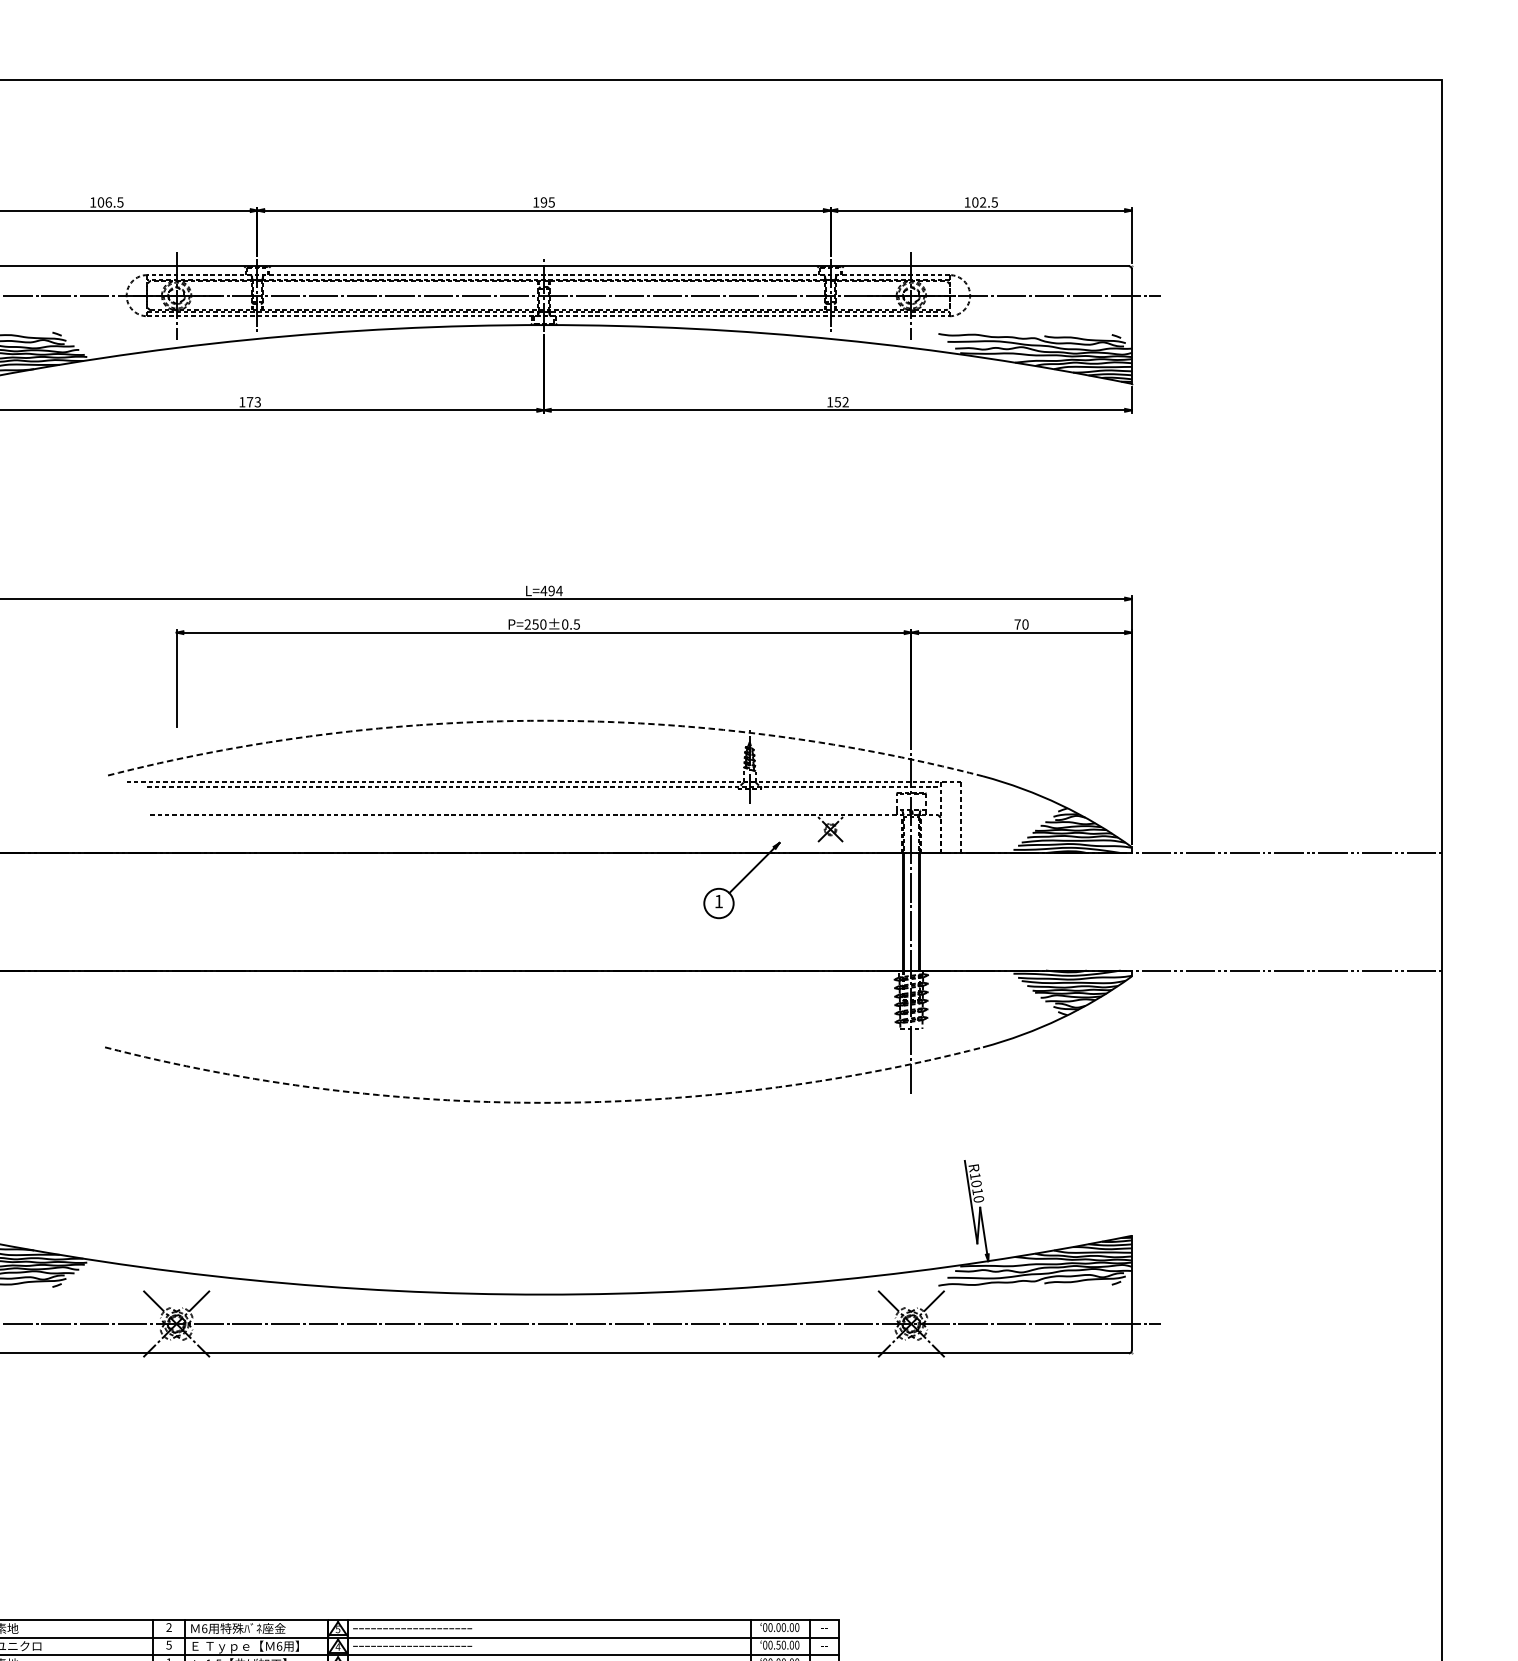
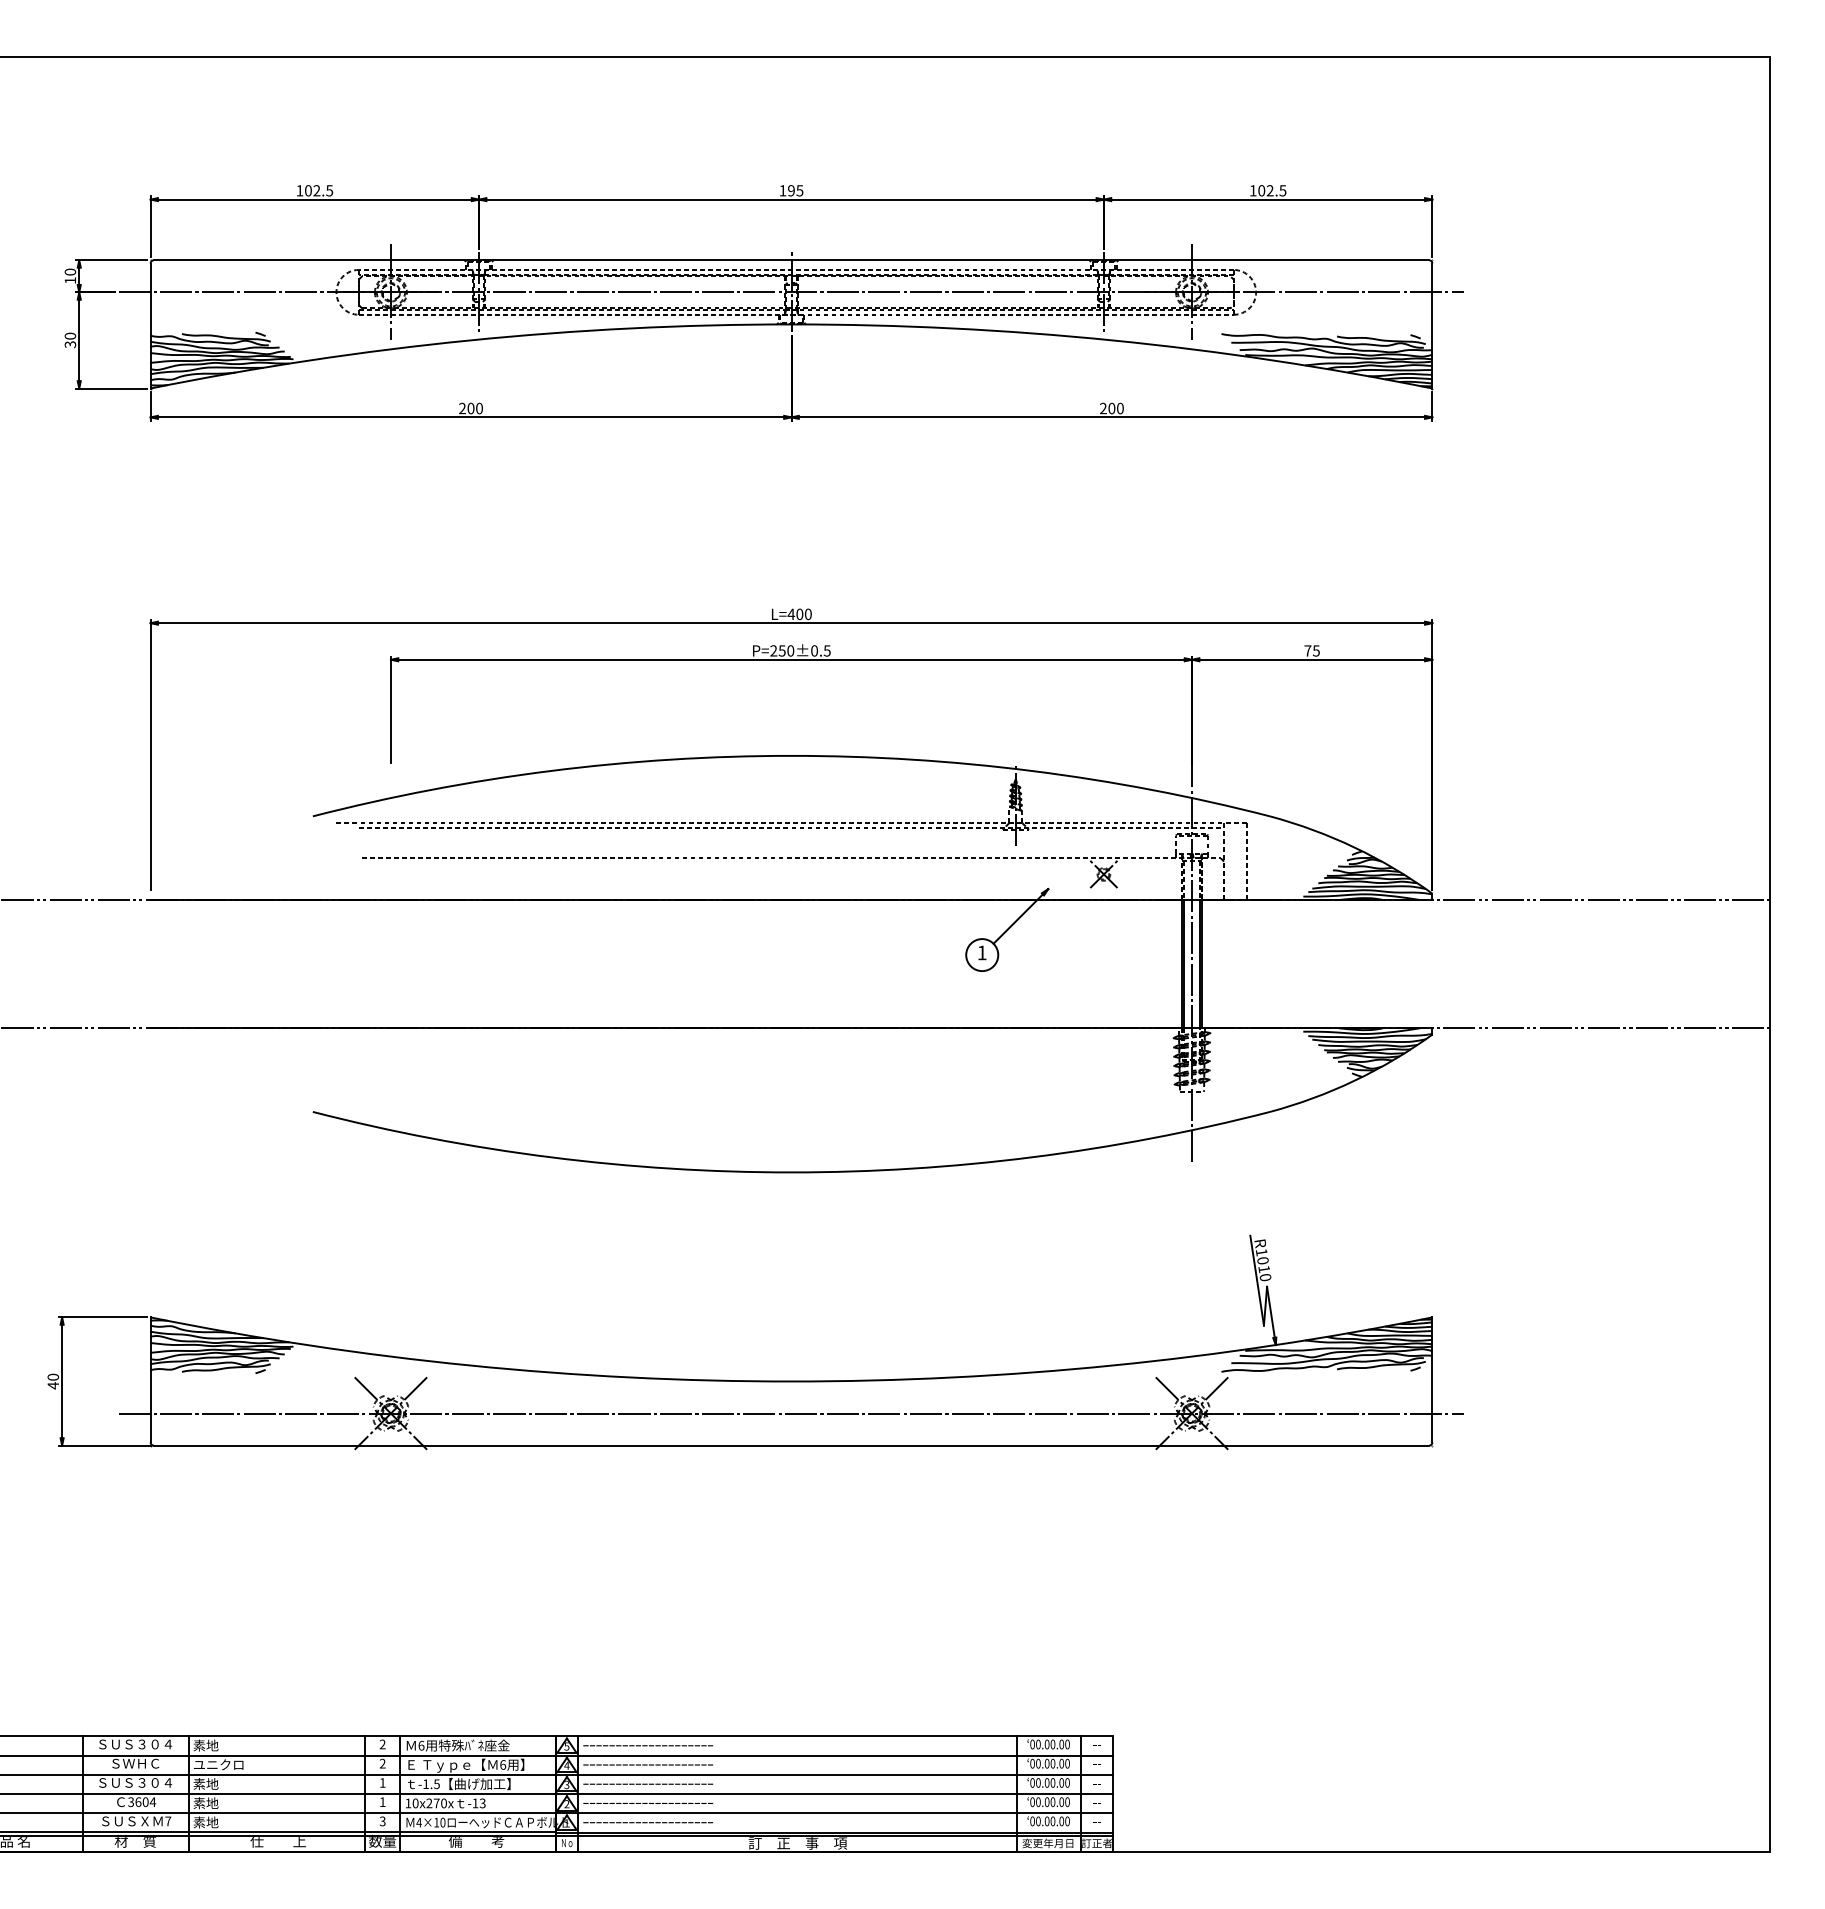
text: (108, 202) -> (316, 190), 106.5 -> 102.5
text: (249, 402) -> (470, 408), 173 -> 200
text: (837, 402) -> (1111, 408), 152 -> 200
text: (555, 591) -> (804, 614), L=494 -> L=400
text: (1024, 624) -> (1315, 650), 70 -> 75
arc: (544, 720) -> (791, 755), dashed -> solid
arc: (544, 1102) -> (791, 1172), dashed -> solid
text: (168, 1644) -> (382, 1763), 5 -> 2
text: (777, 1644) -> (1046, 1763), 00.50.00 -> 00.00.00

